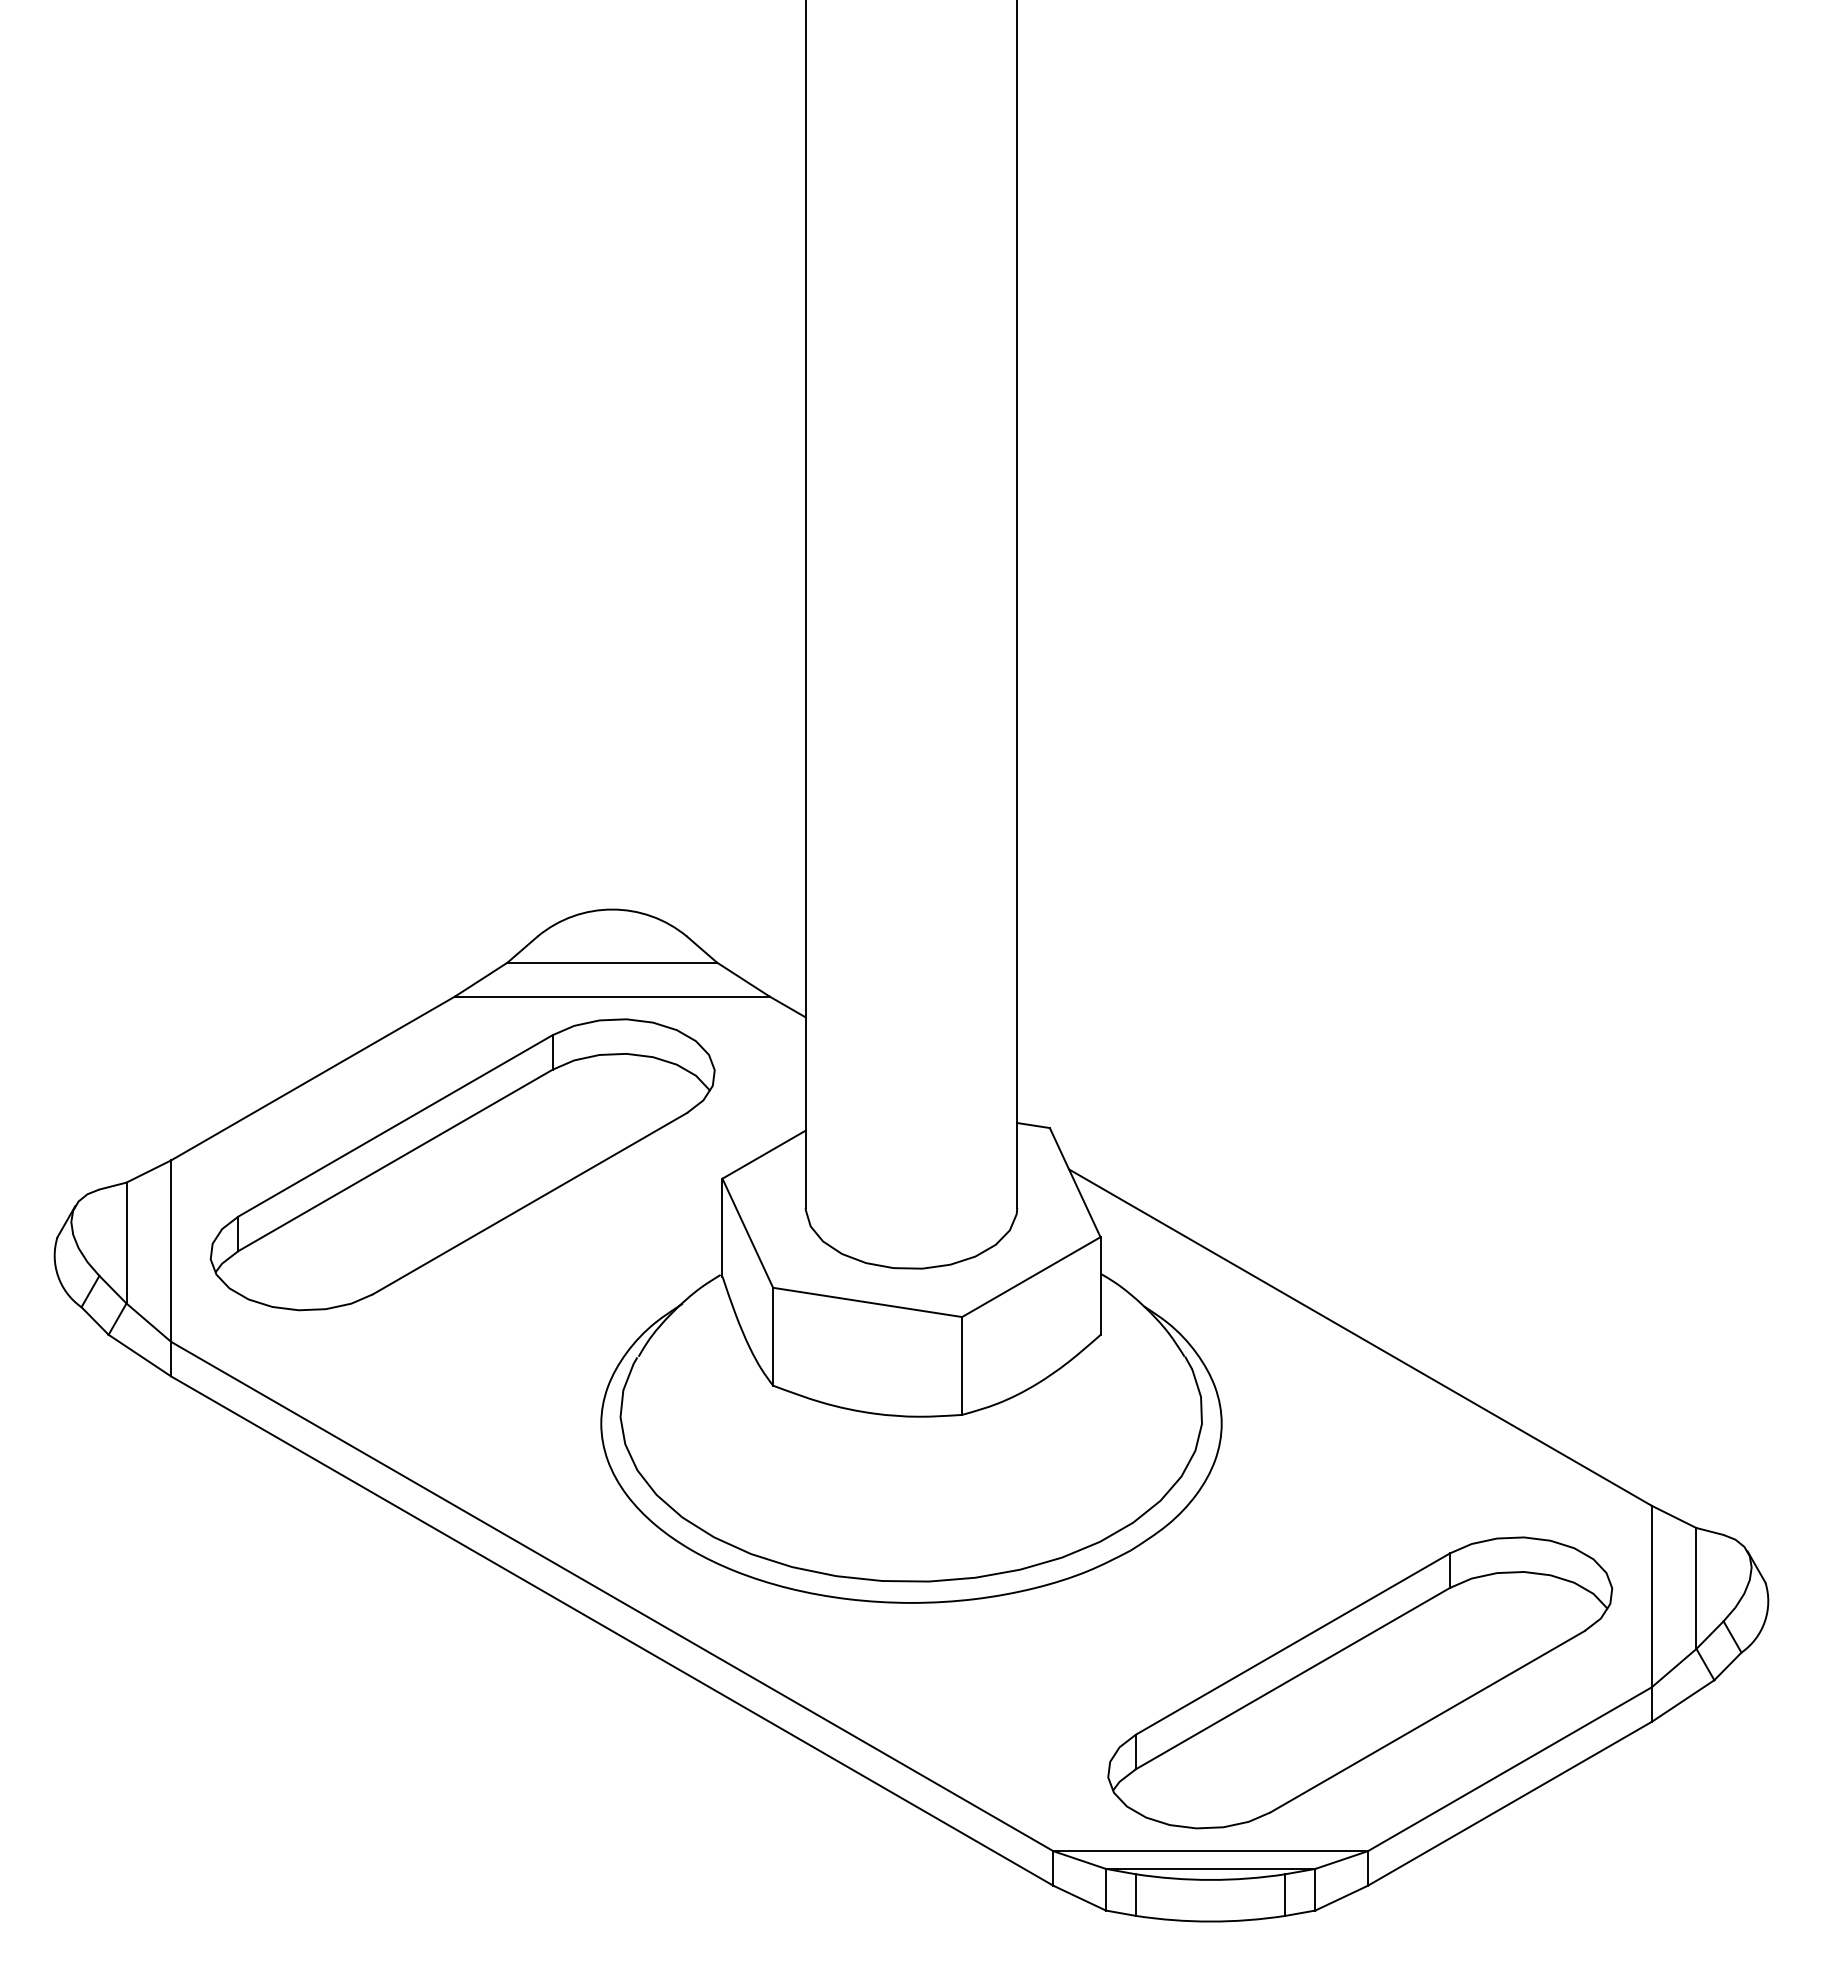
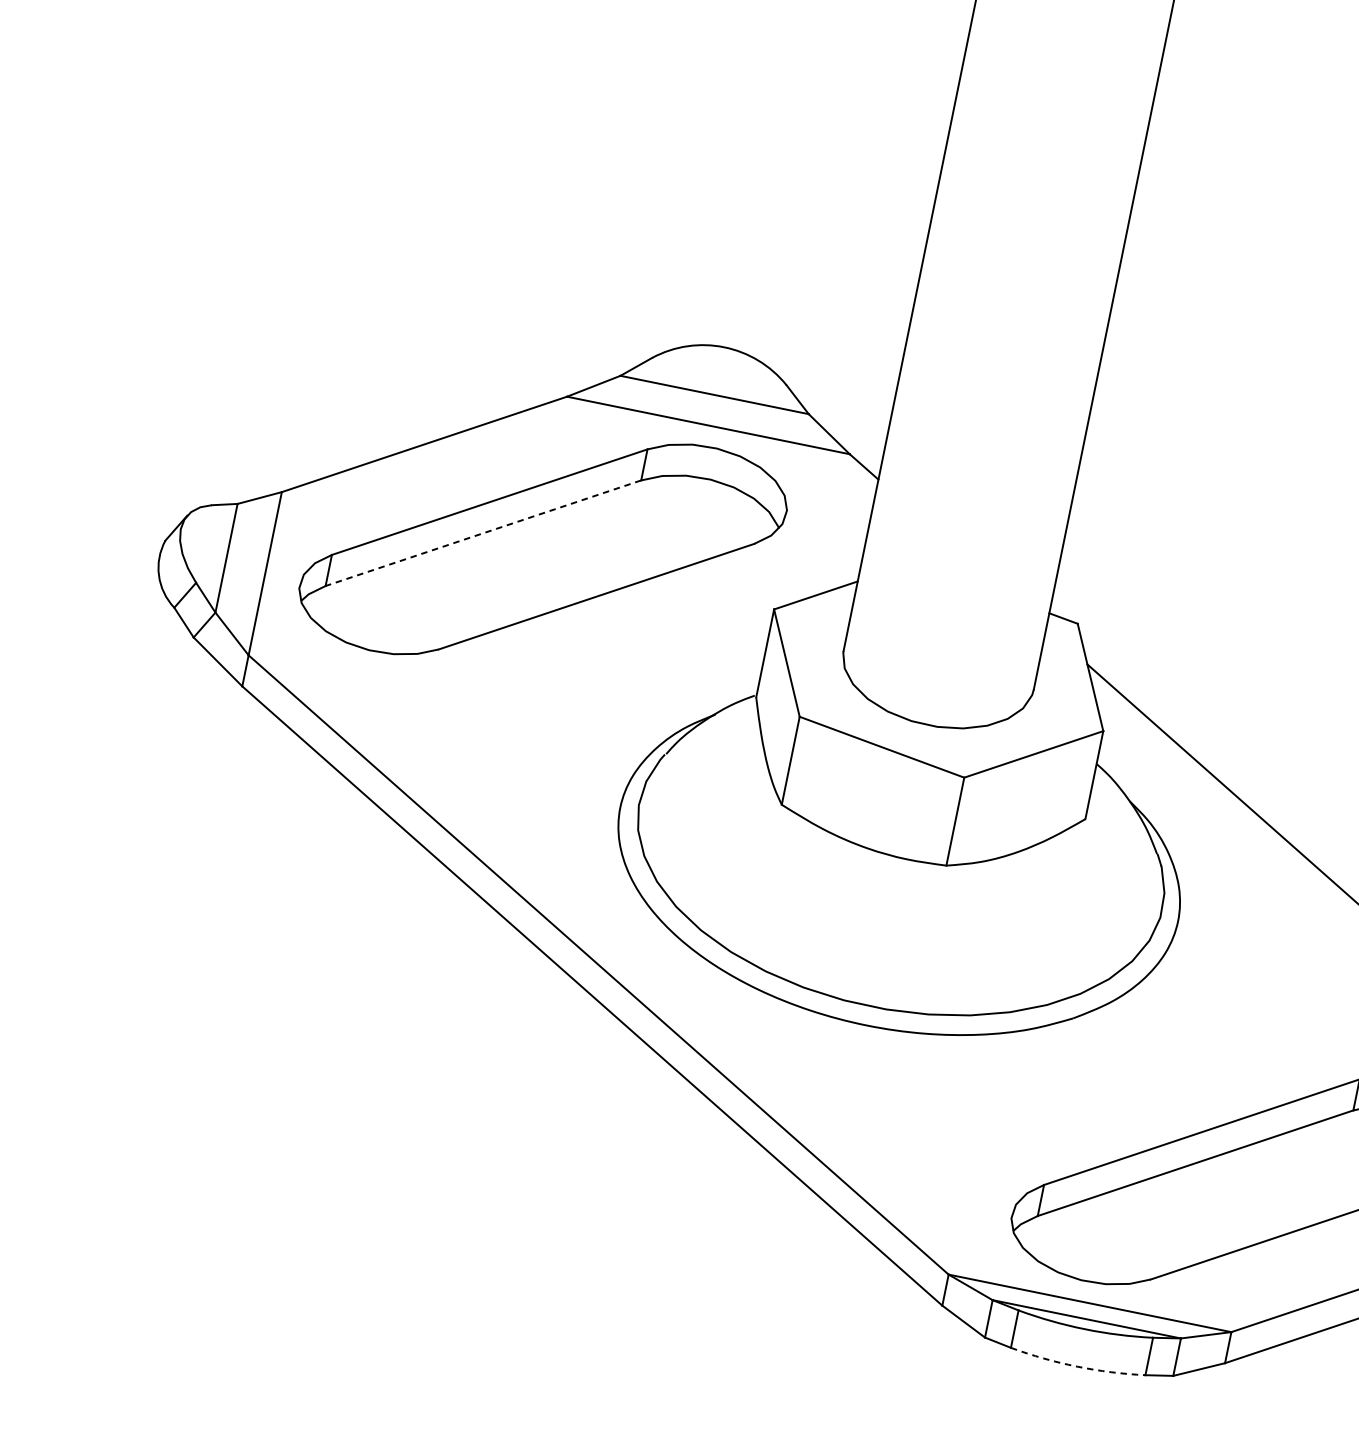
line: (395, 1160) -> (483, 533), solid -> dashed
arc: (1210, 1921) -> (1077, 1366), solid -> dashed

